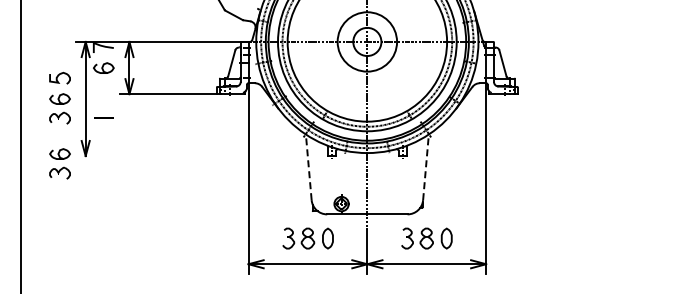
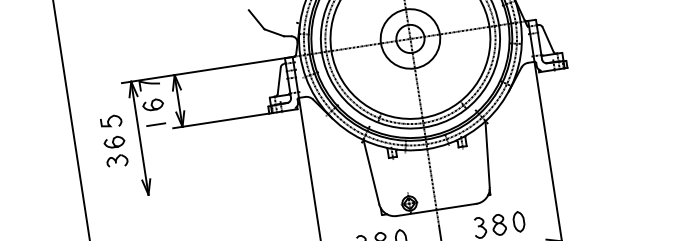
line: (103, 117) -> (155, 124), moved
part: (59, 163) -> (123, 206), removed
line: (308, 167) -> (371, 172), dashed -> solid
line: (425, 167) -> (487, 154), dashed -> solid

